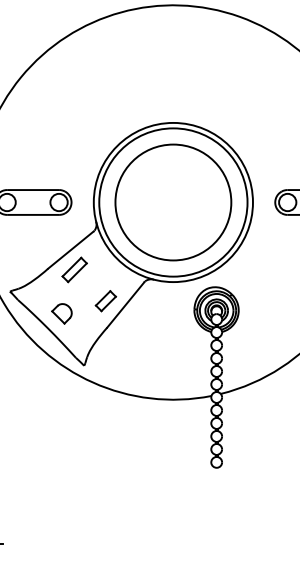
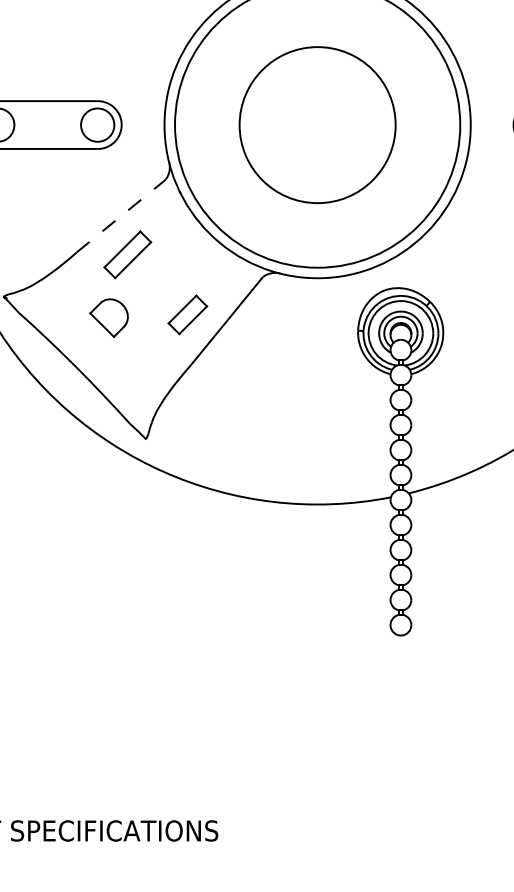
circle: (173, 202) -> (317, 125), size x0.7
line: (71, 249) -> (121, 215), solid -> dashed
part: (61, 313) -> (108, 317), moved

